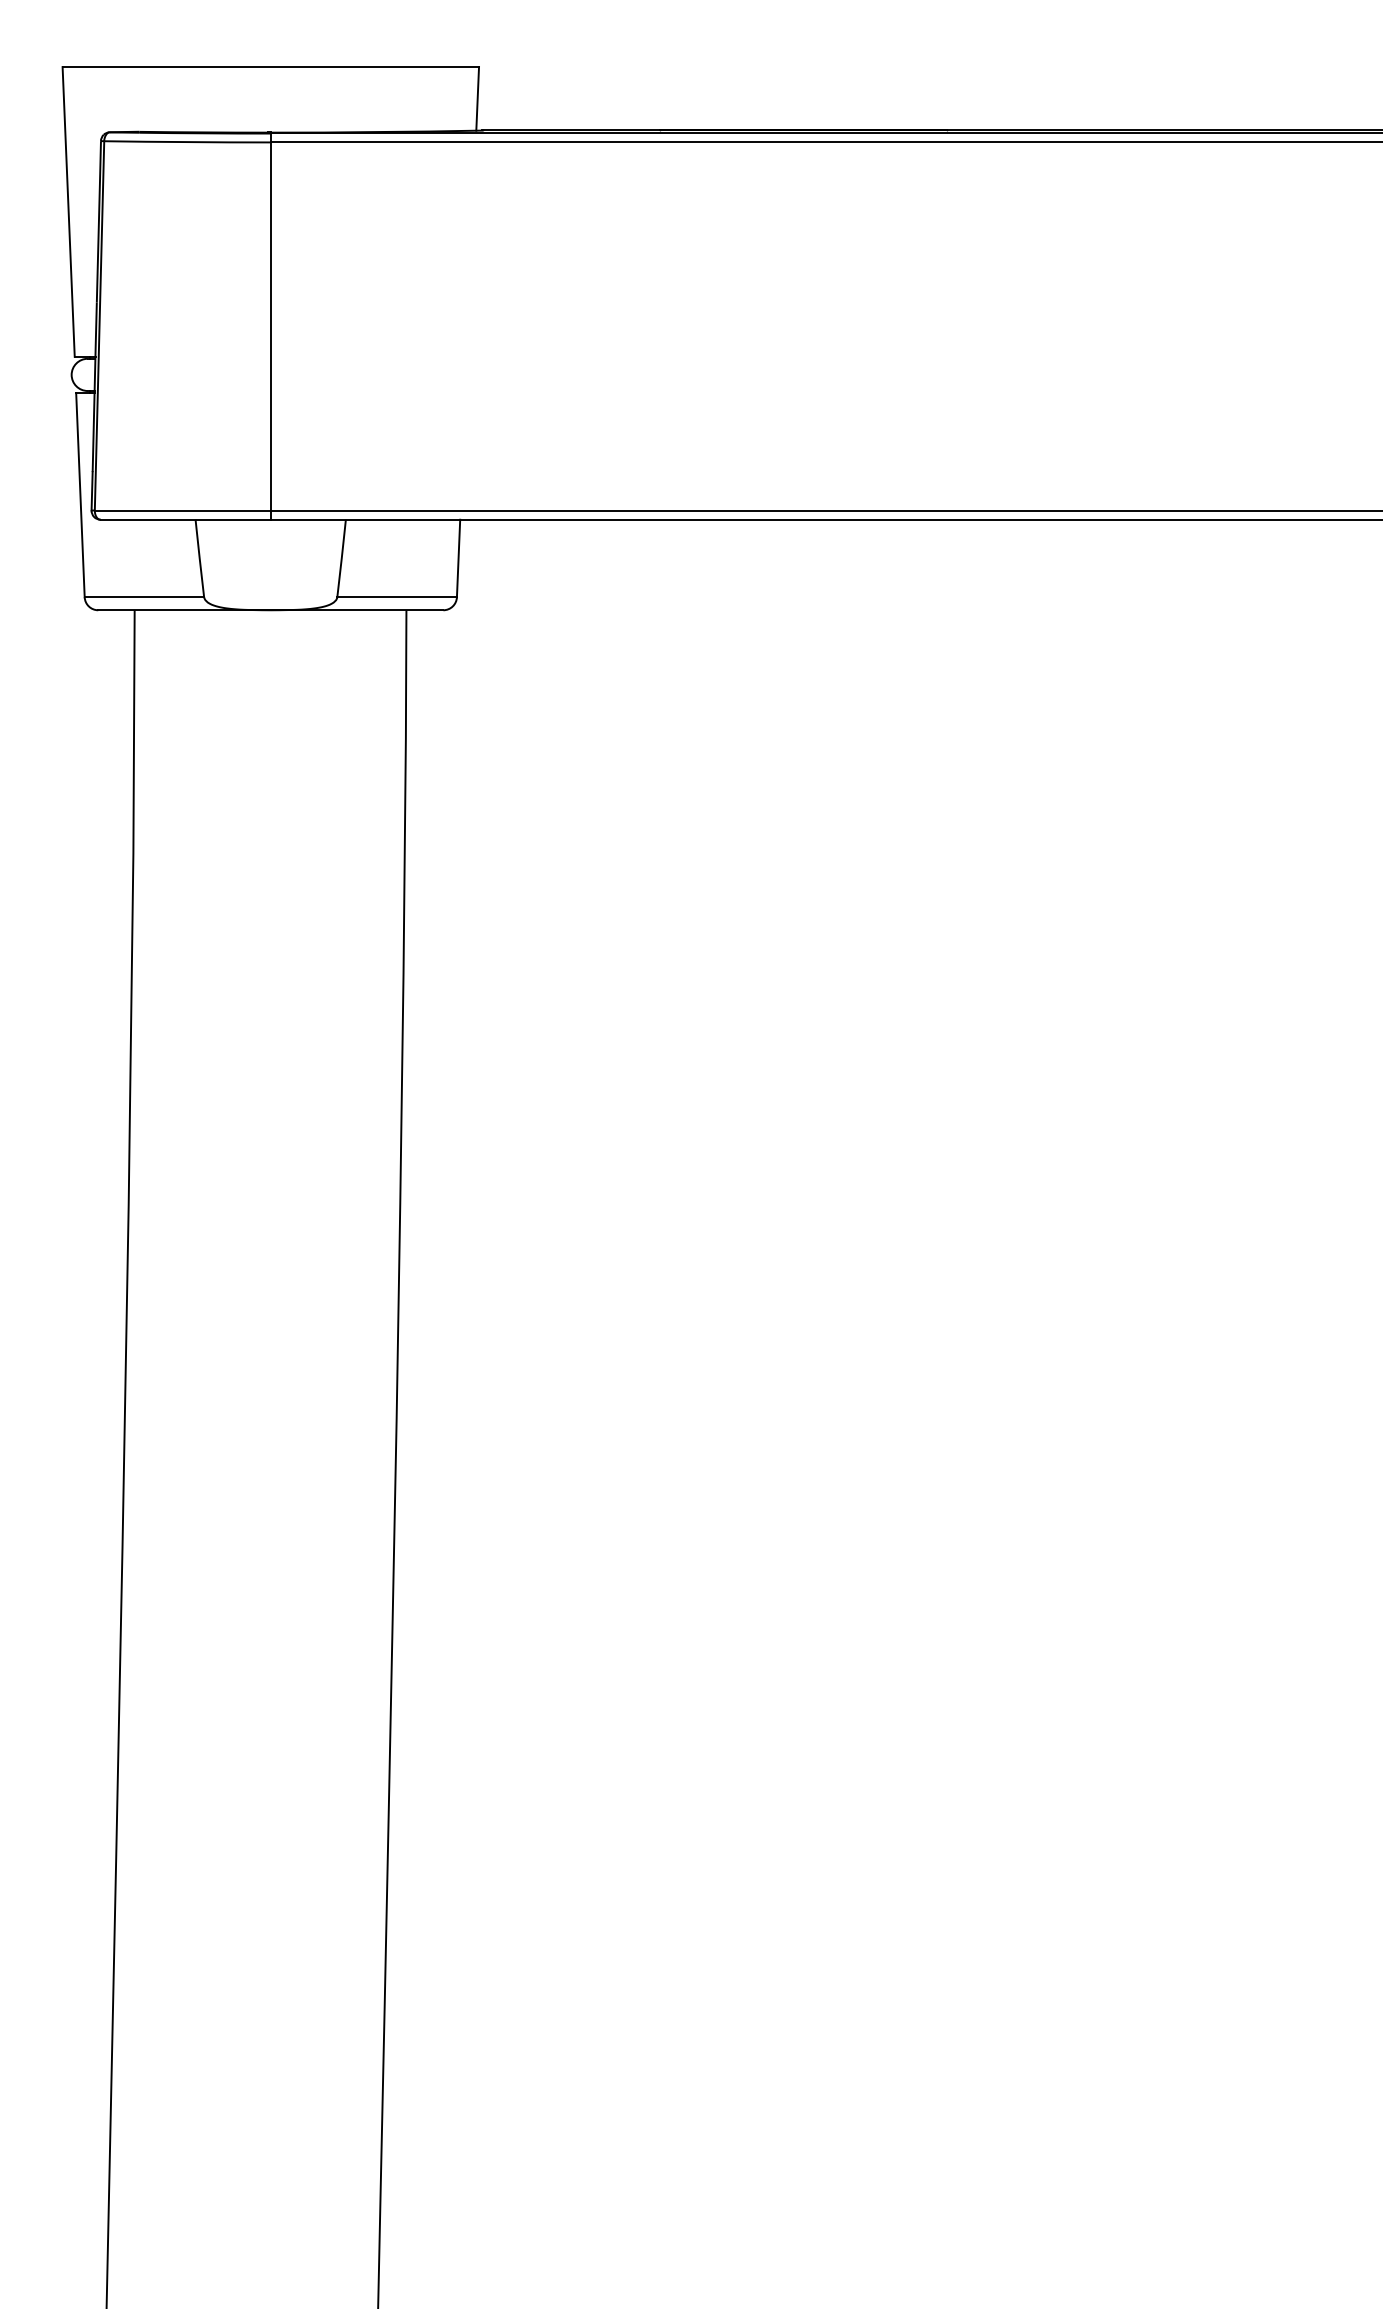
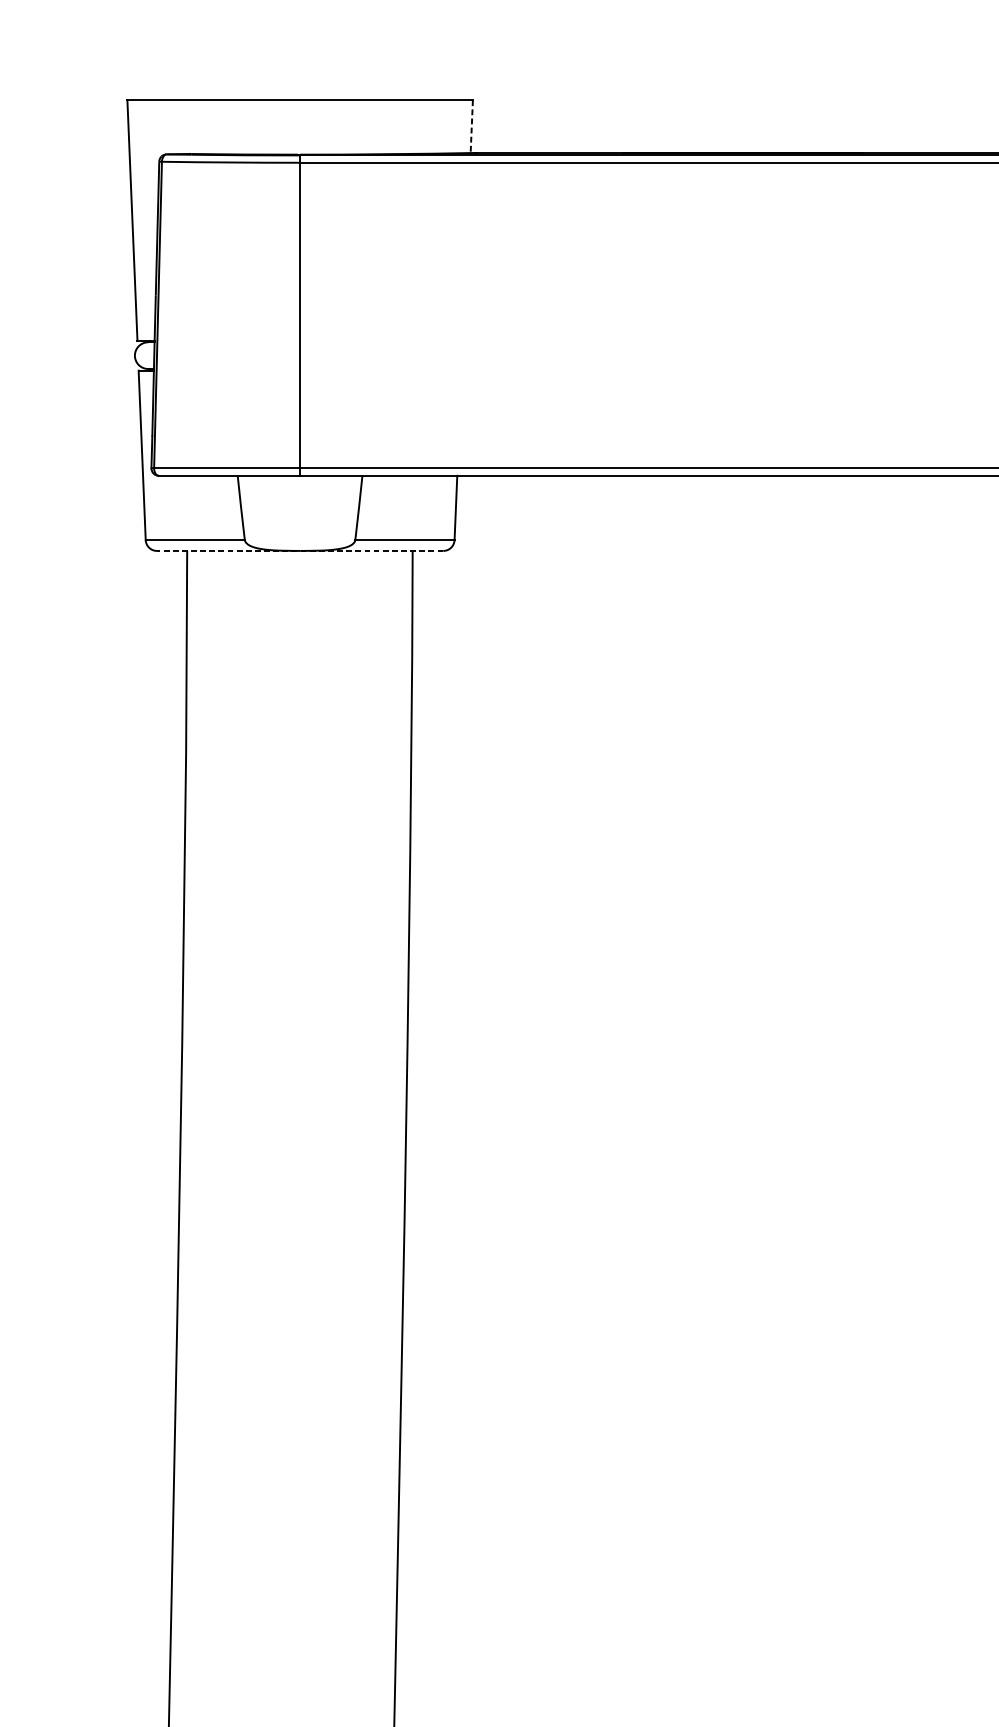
line: (477, 98) -> (471, 126), solid -> dashed
line: (270, 610) -> (299, 551), solid -> dashed

